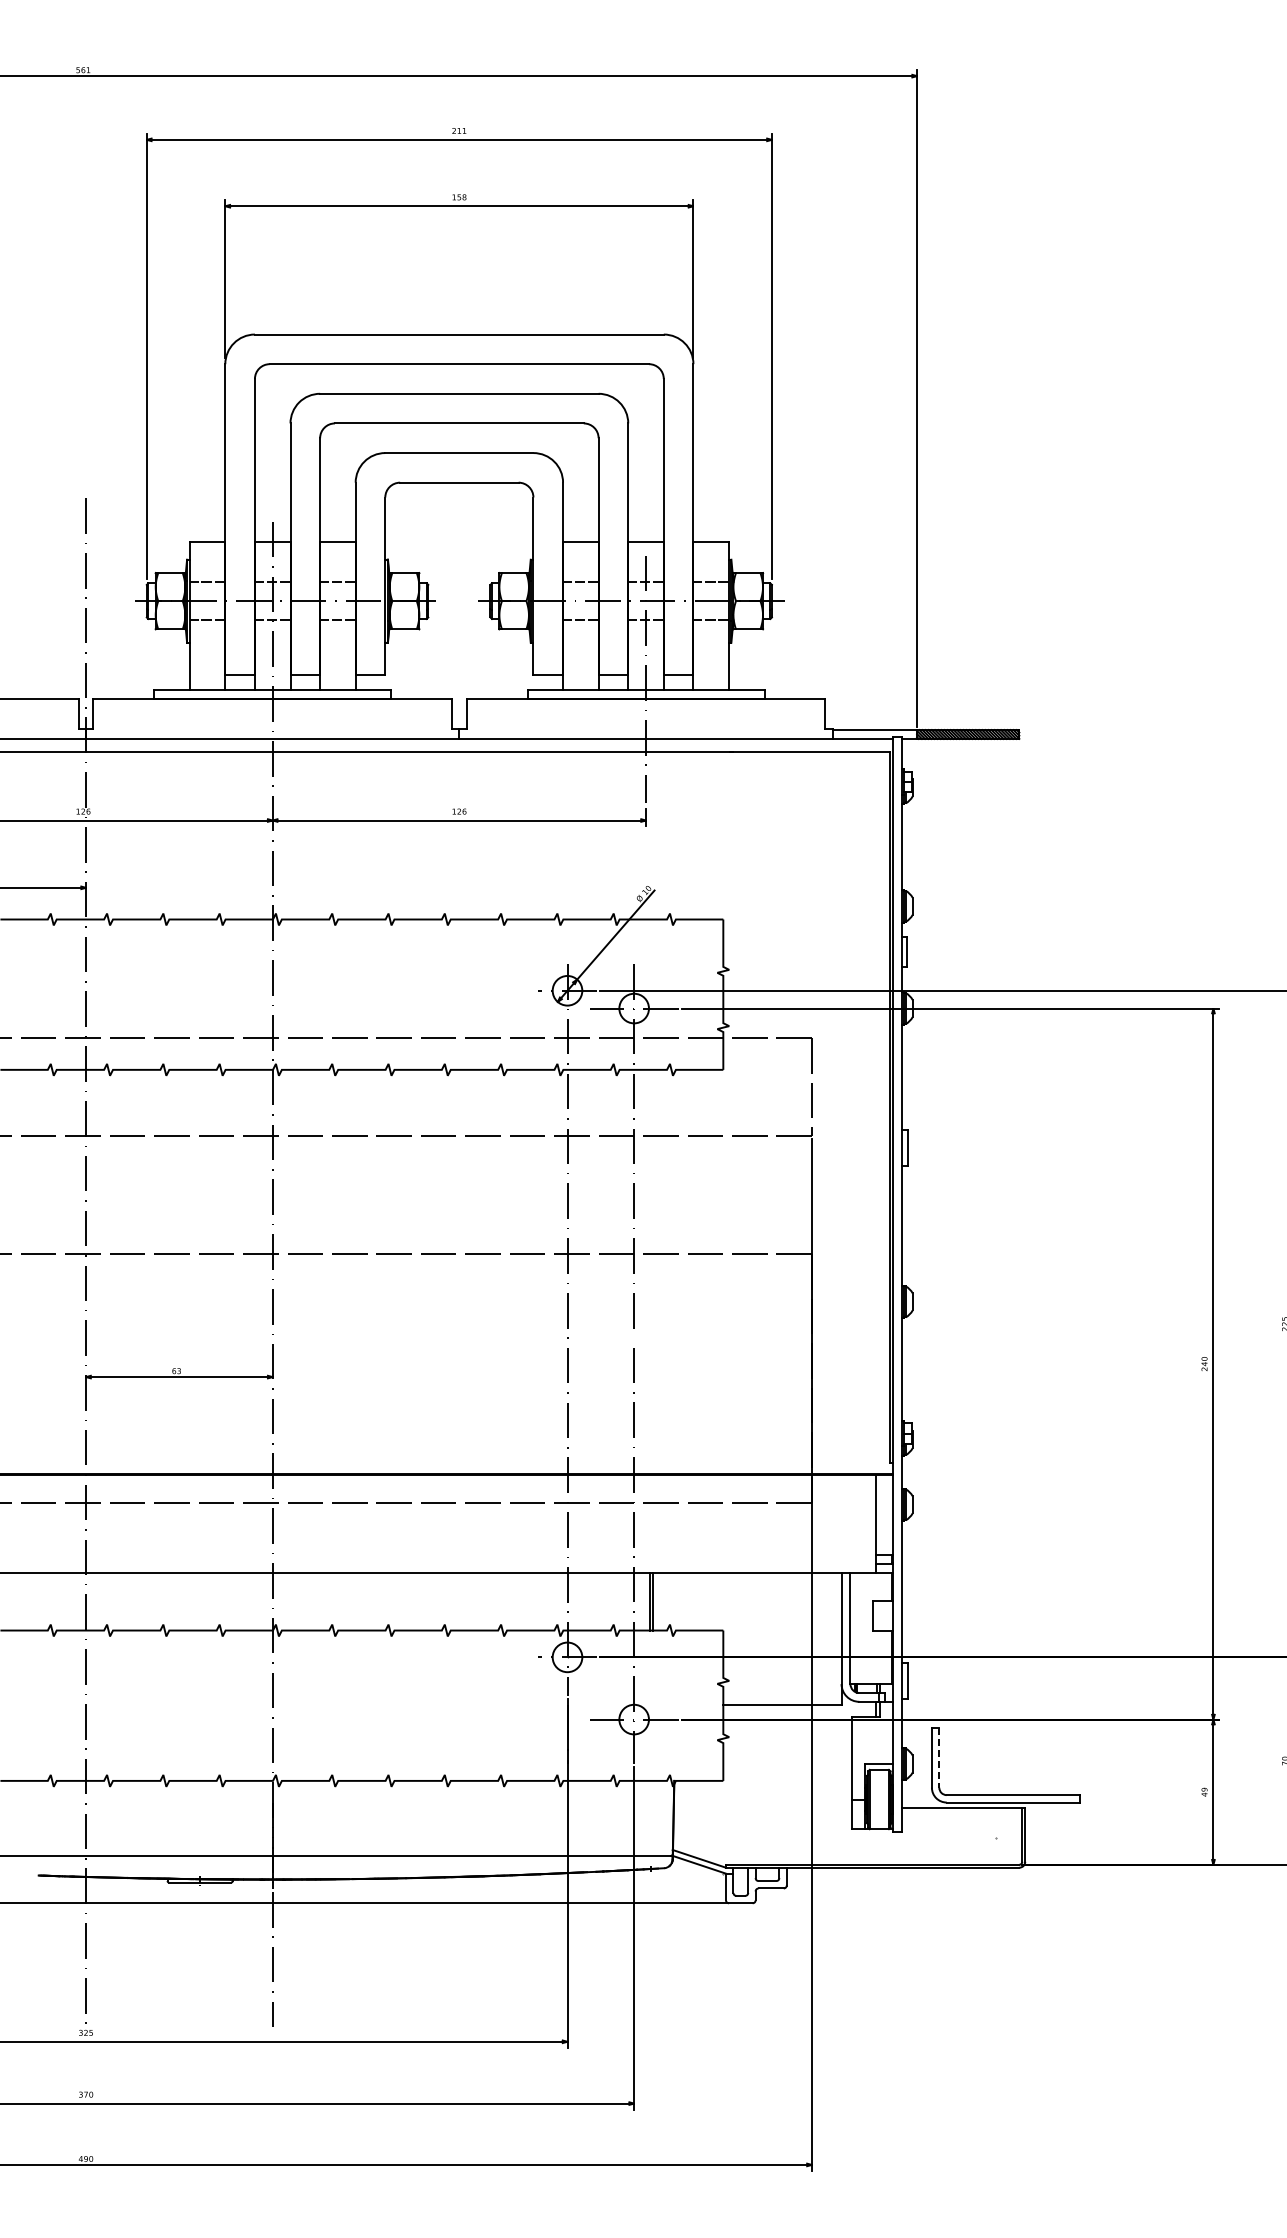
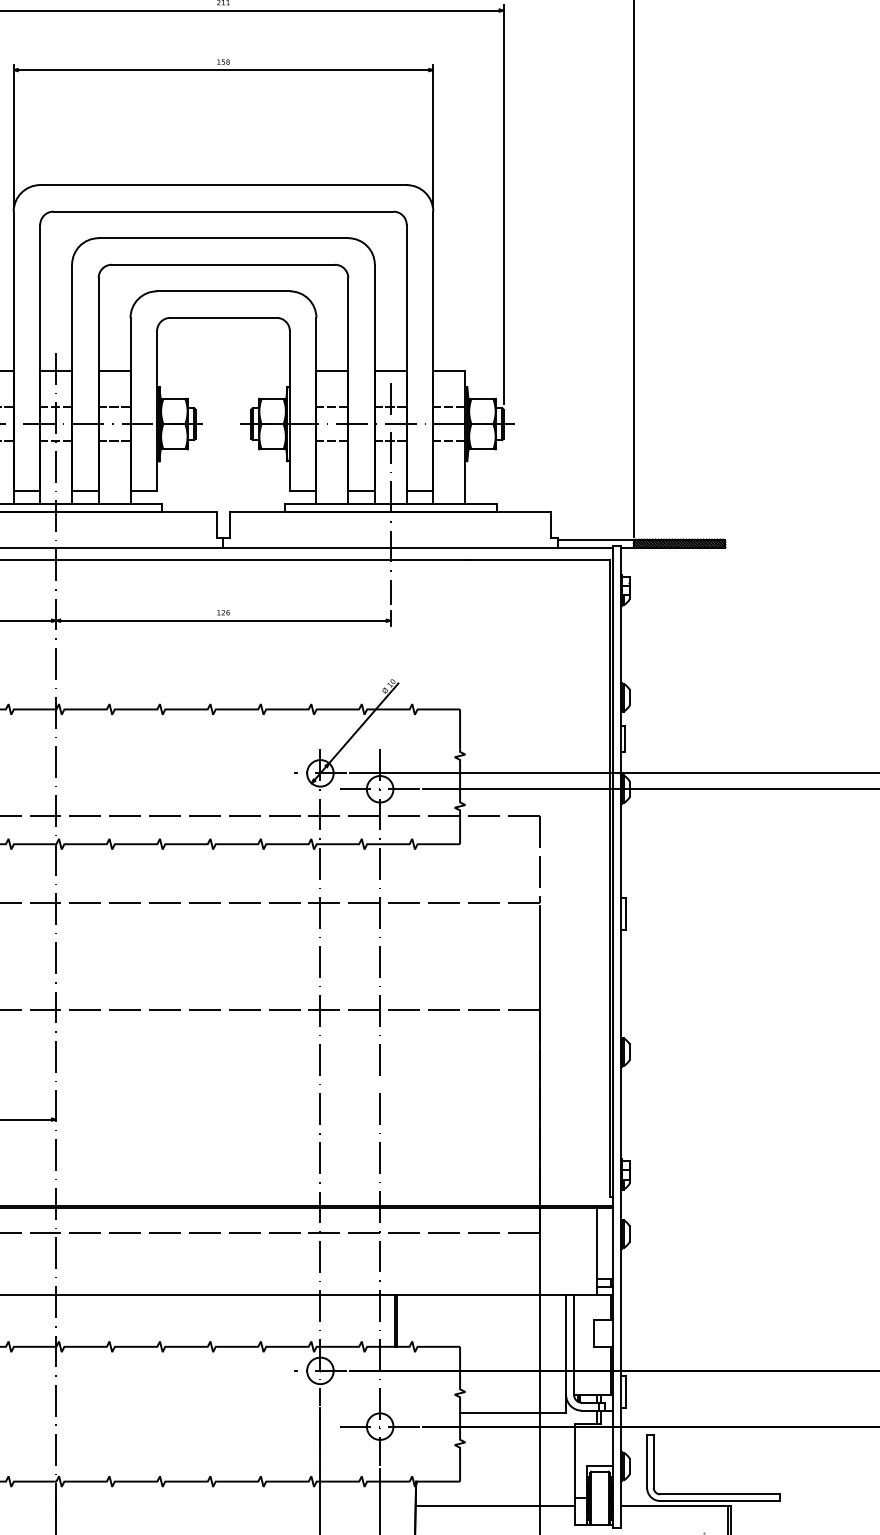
line: (939, 1758) -> (653, 1461), dashed -> solid
line: (762, 1808) -> (495, 1506), added

